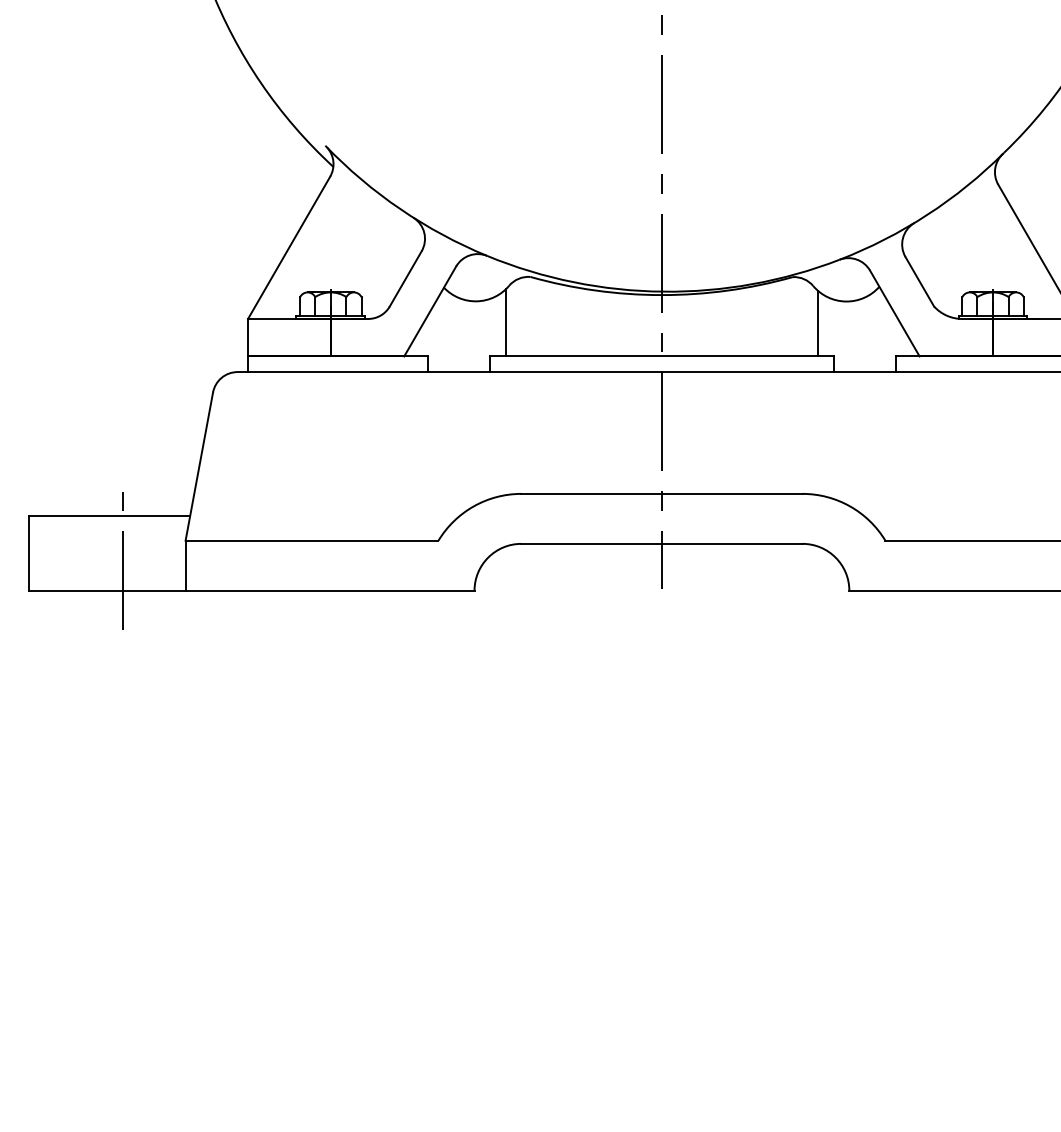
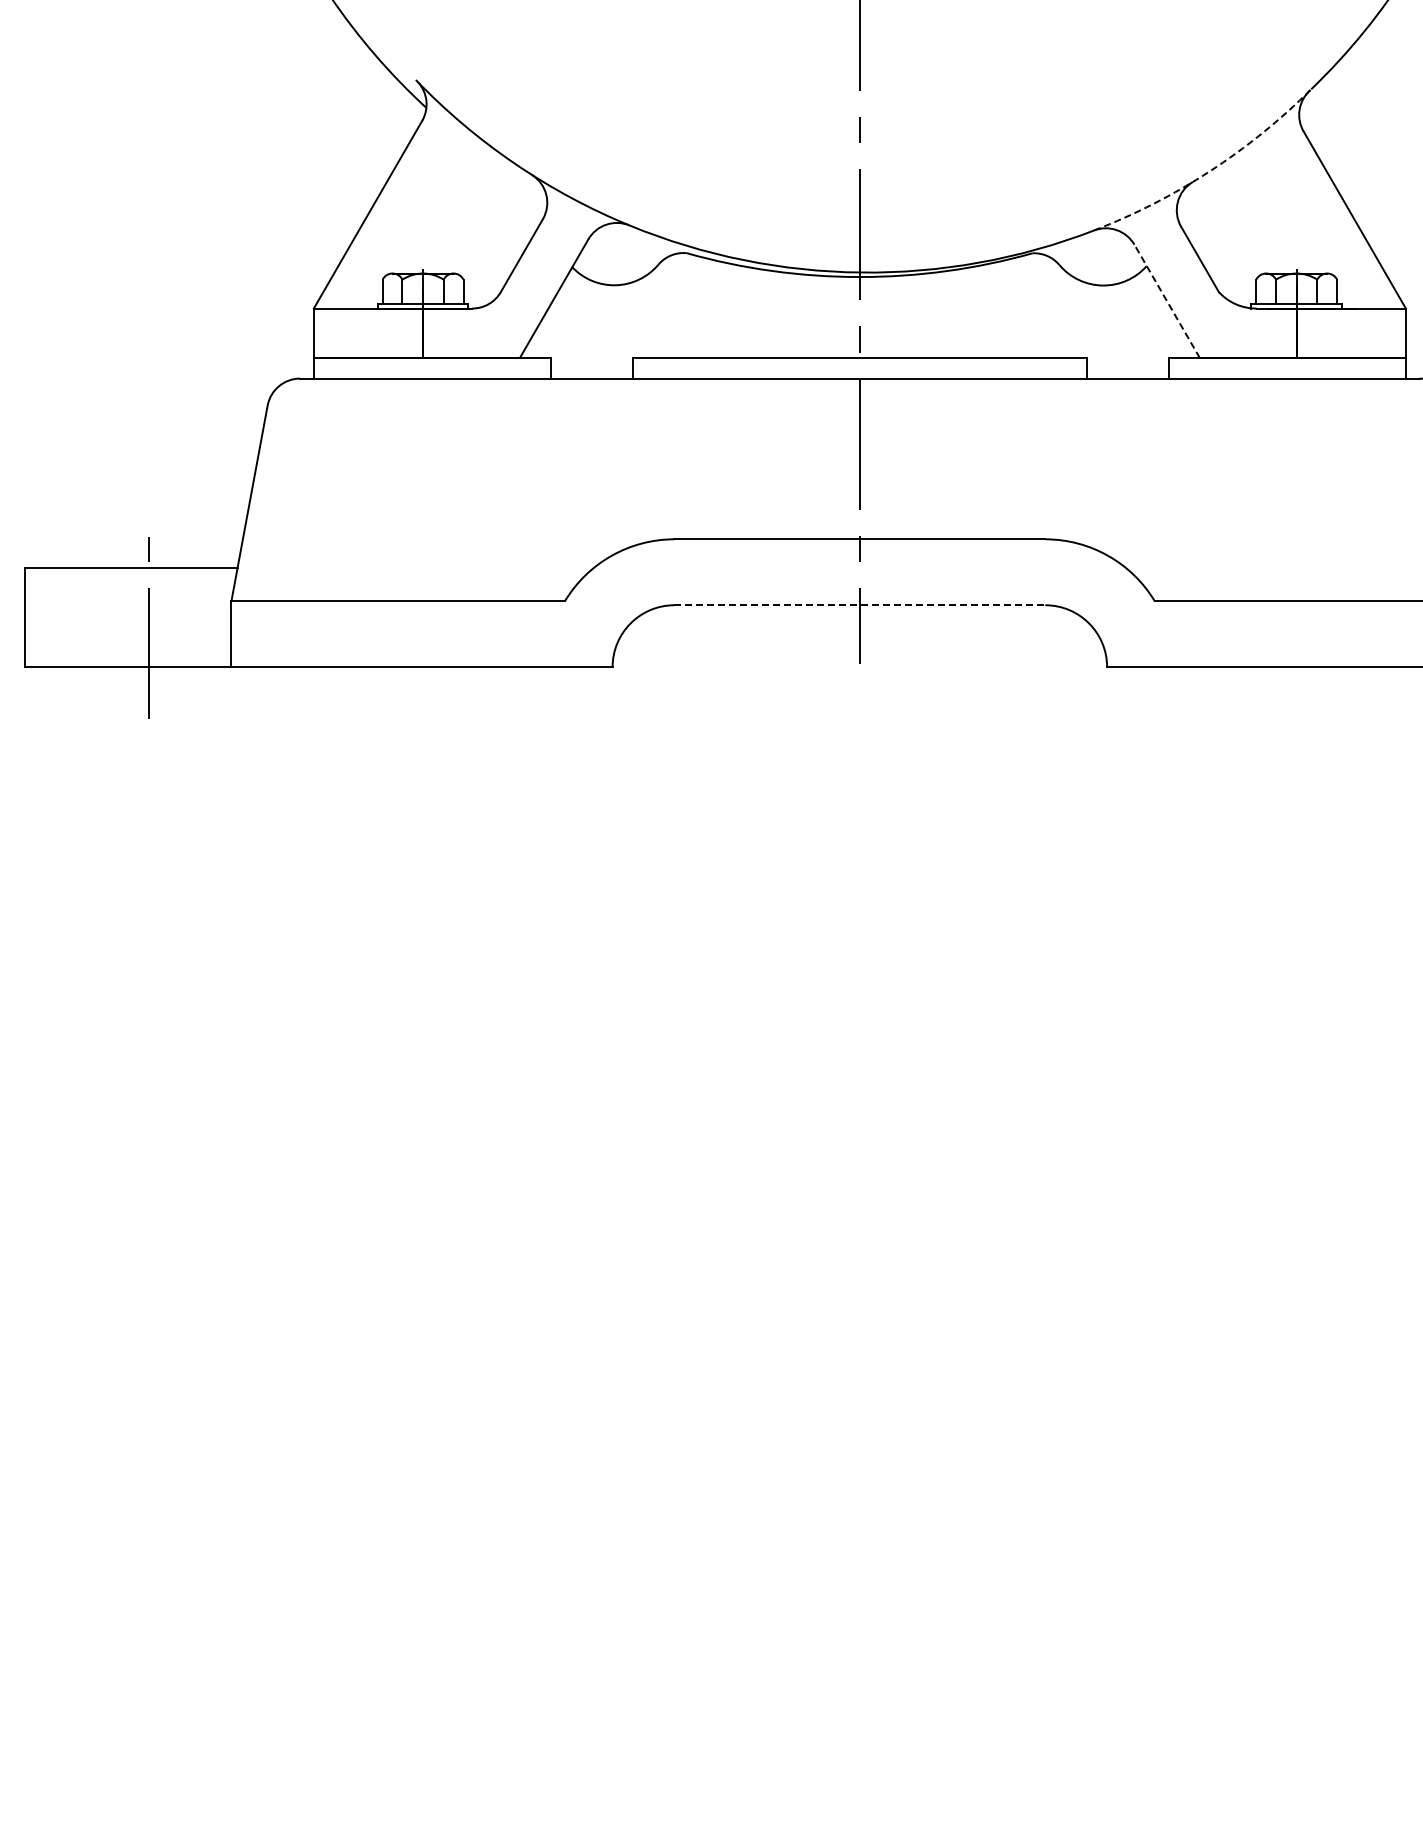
arc: (927, 215) -> (1210, 171), solid -> dashed
line: (894, 312) -> (1166, 300), solid -> dashed
line: (505, 322) -> (653, 313), removed
line: (817, 323) -> (1065, 314), removed
line: (662, 544) -> (860, 605), solid -> dashed

